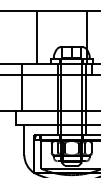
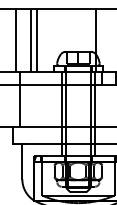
line: (18, 37) -> (15, 40), added
line: (32, 37) -> (31, 40), added

